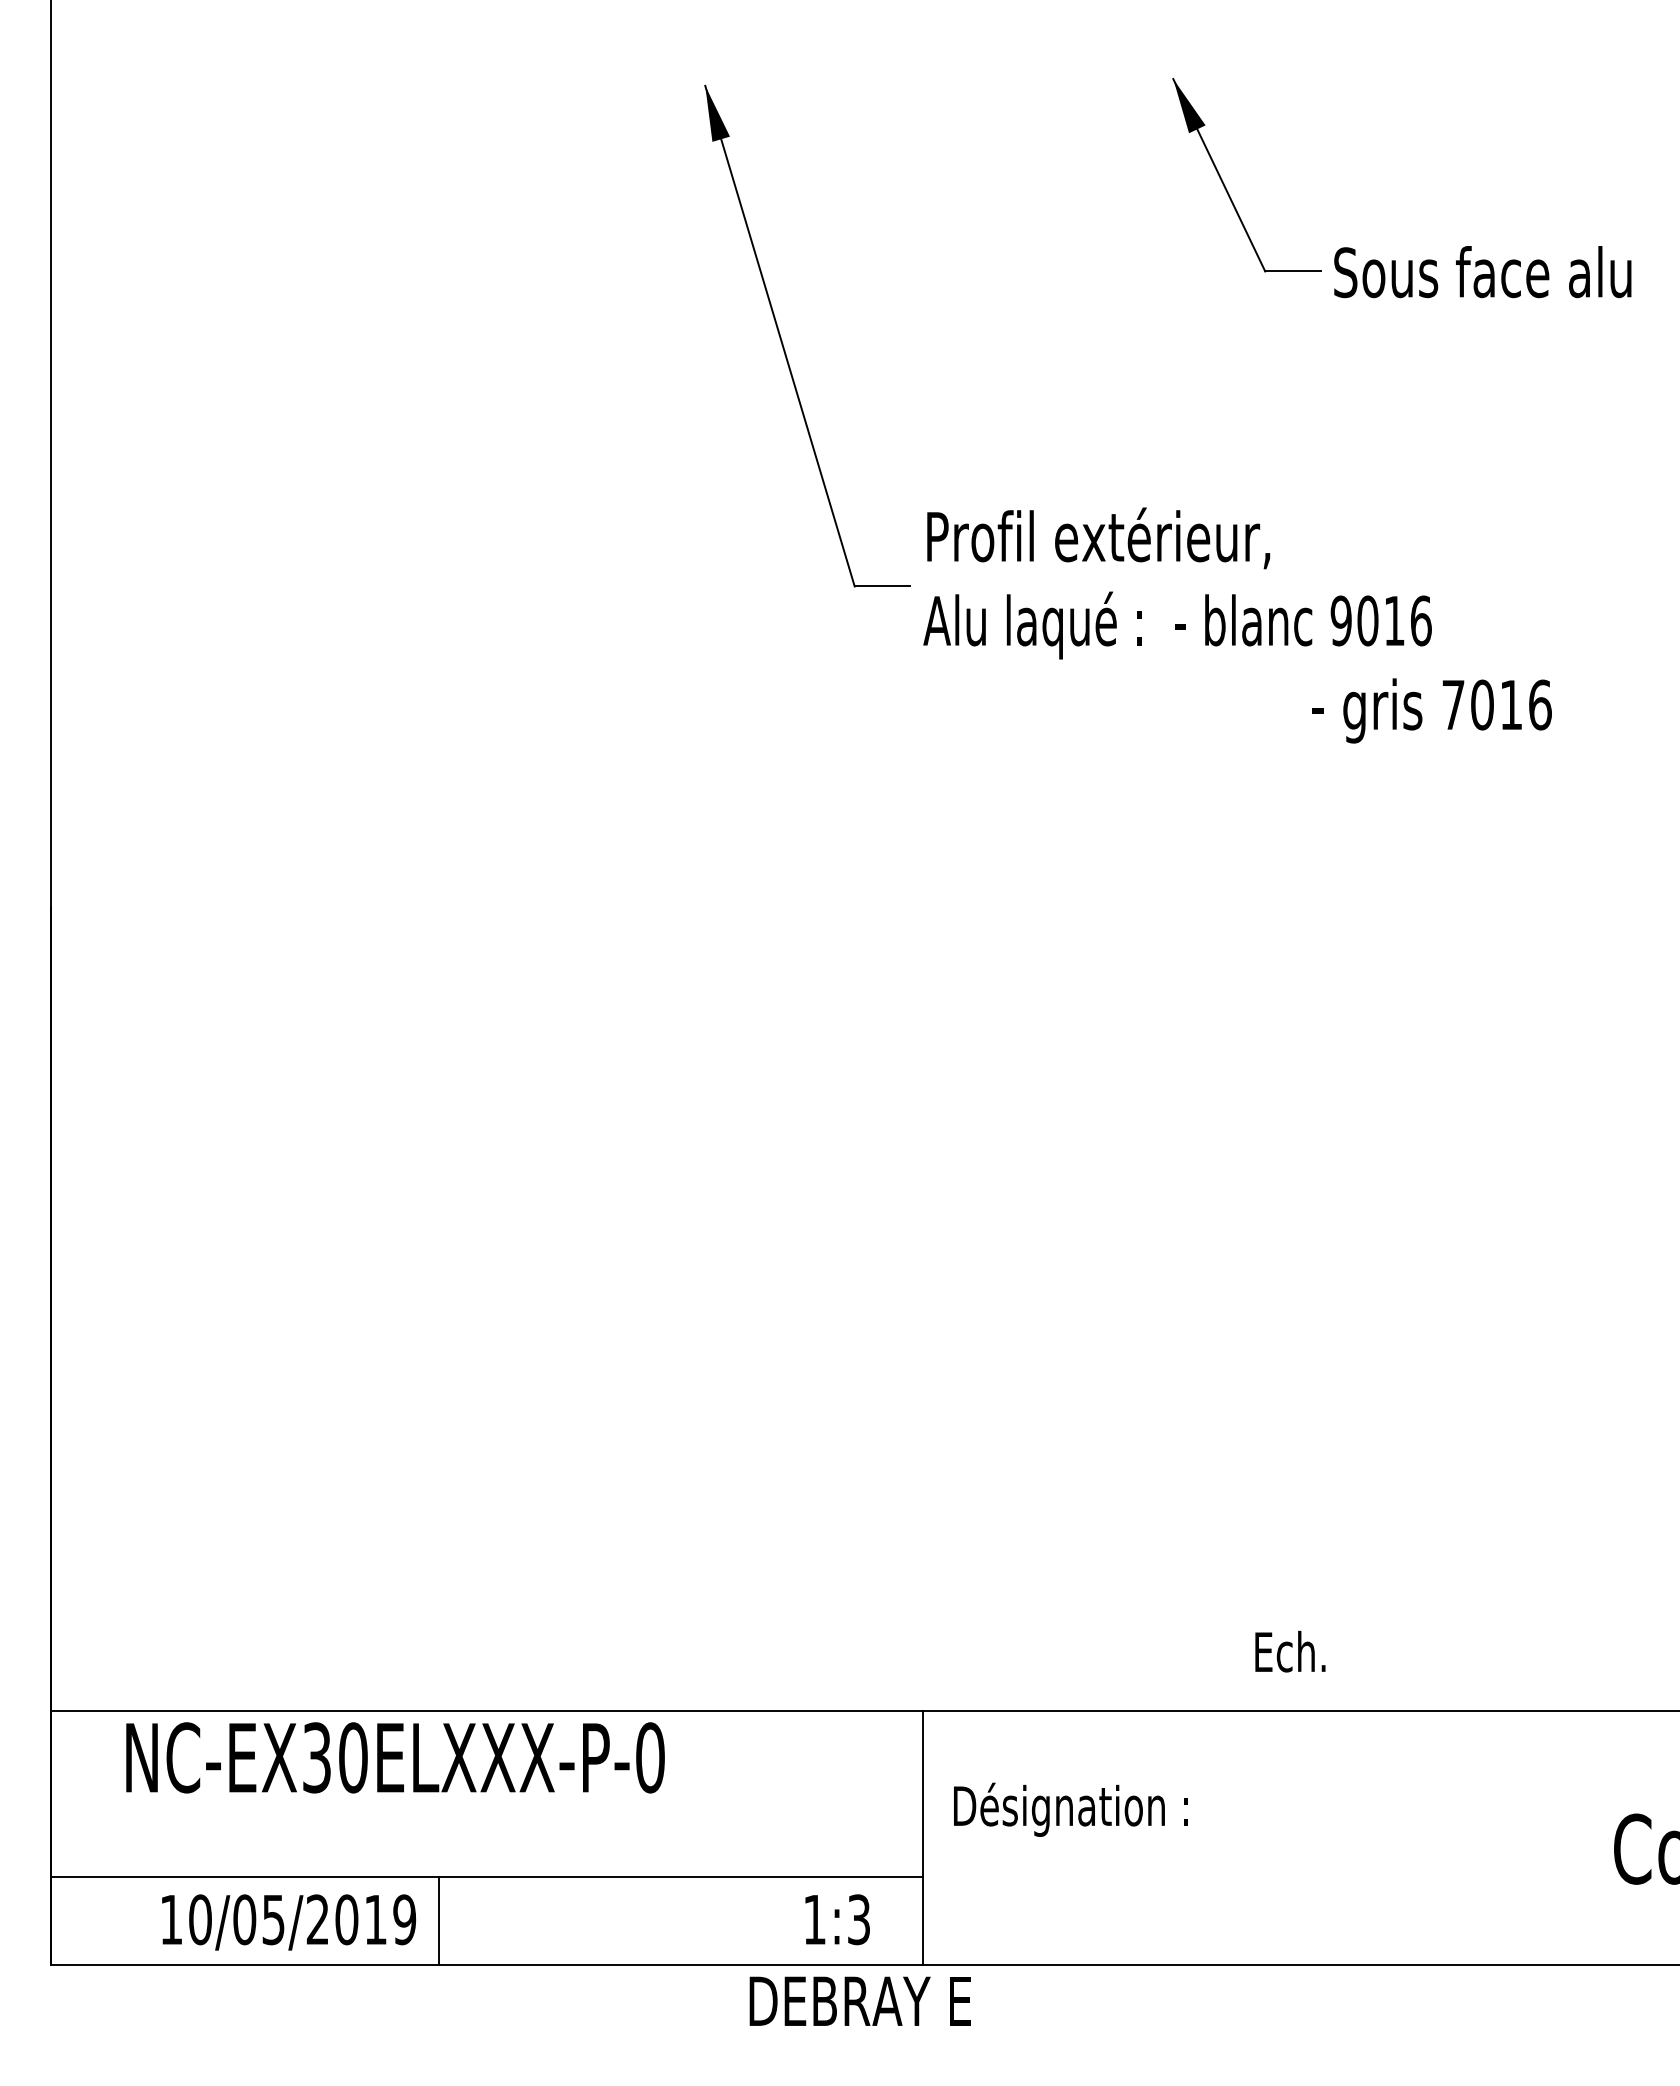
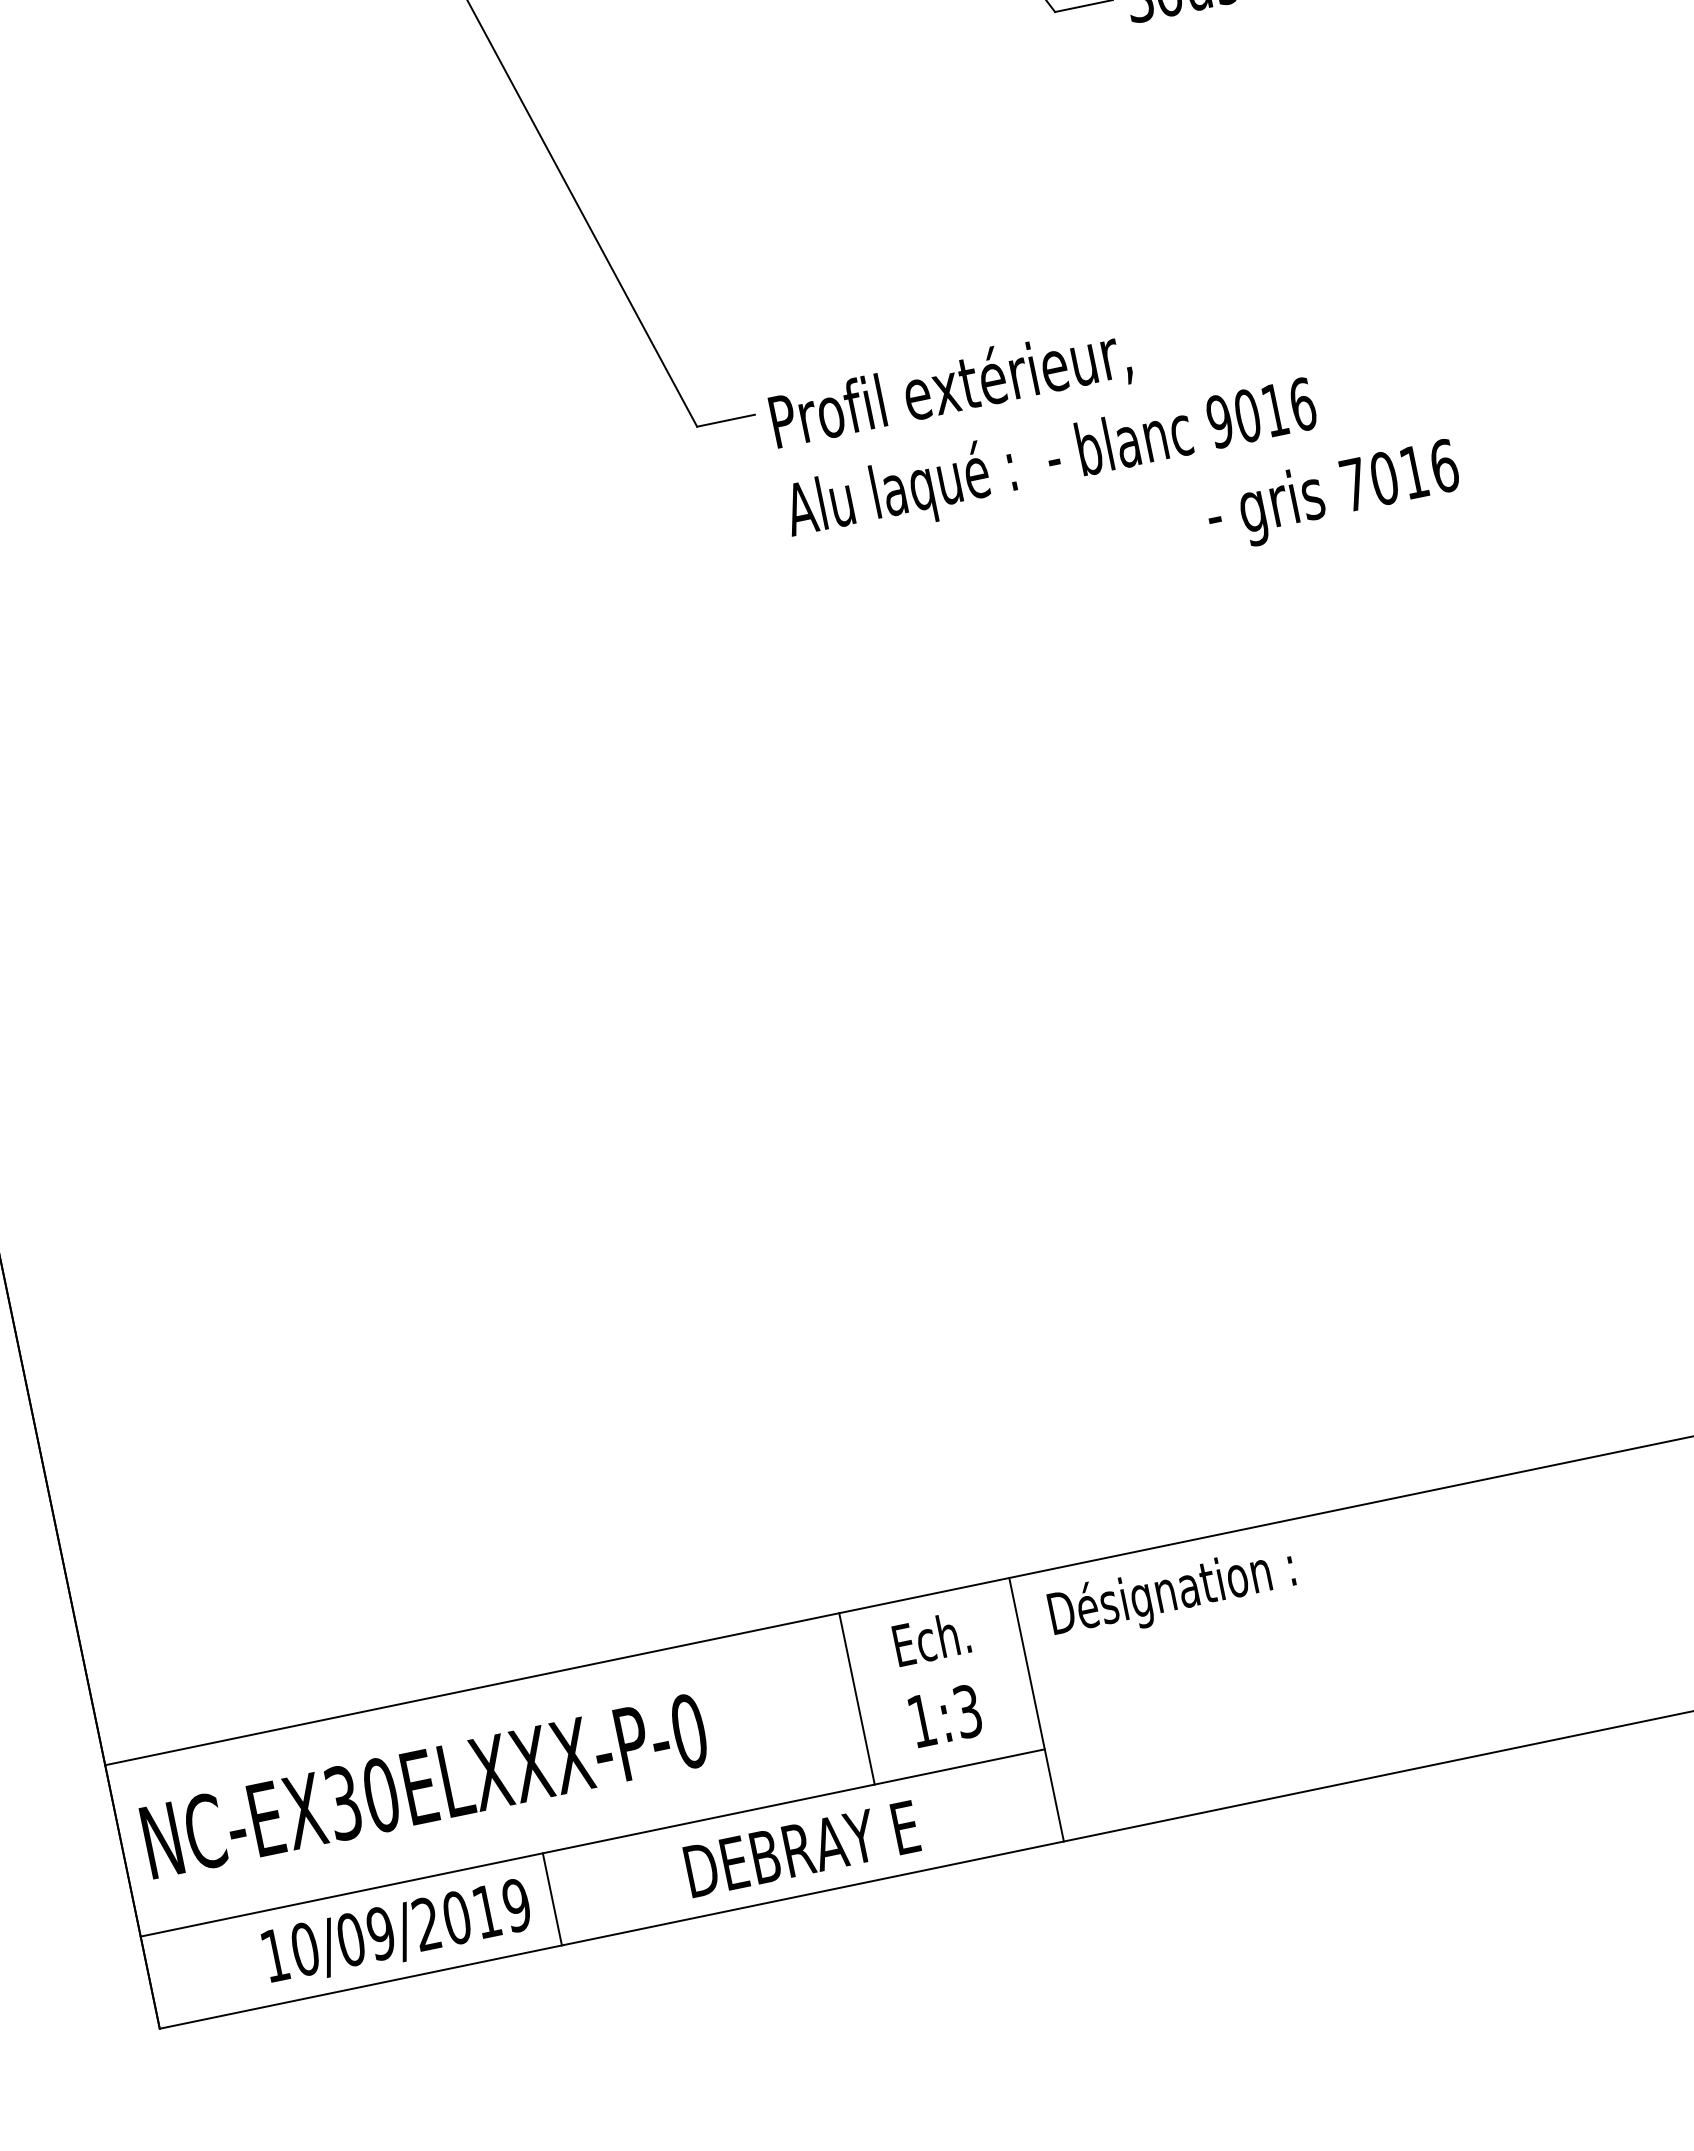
text: (1237, 625) -> (1113, 448), moved
text: (1290, 1651) -> (931, 1638), moved
text: (395, 1757) -> (424, 1785), moved
line: (758, 1793) -> (856, 1698), added
text: (1070, 1809) -> (1172, 1593), moved
text: (273, 1919) -> (380, 1933), 10/05/2019 -> 10/09/2019
text: (837, 1919) -> (945, 1715), moved
text: (859, 2000) -> (801, 1848), moved

